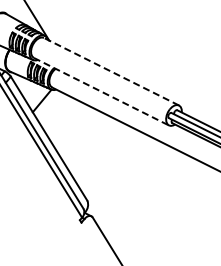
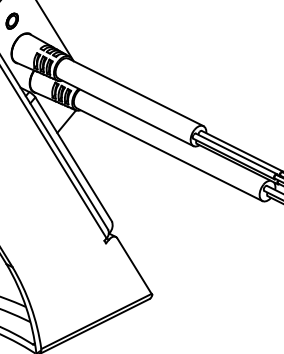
line: (110, 71) -> (135, 92), dashed -> solid
line: (100, 91) -> (125, 112), dashed -> solid

